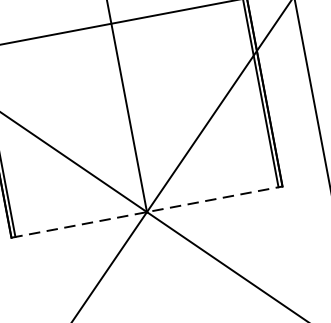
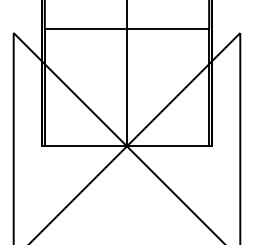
line: (147, 212) -> (127, 146), dashed -> solid

